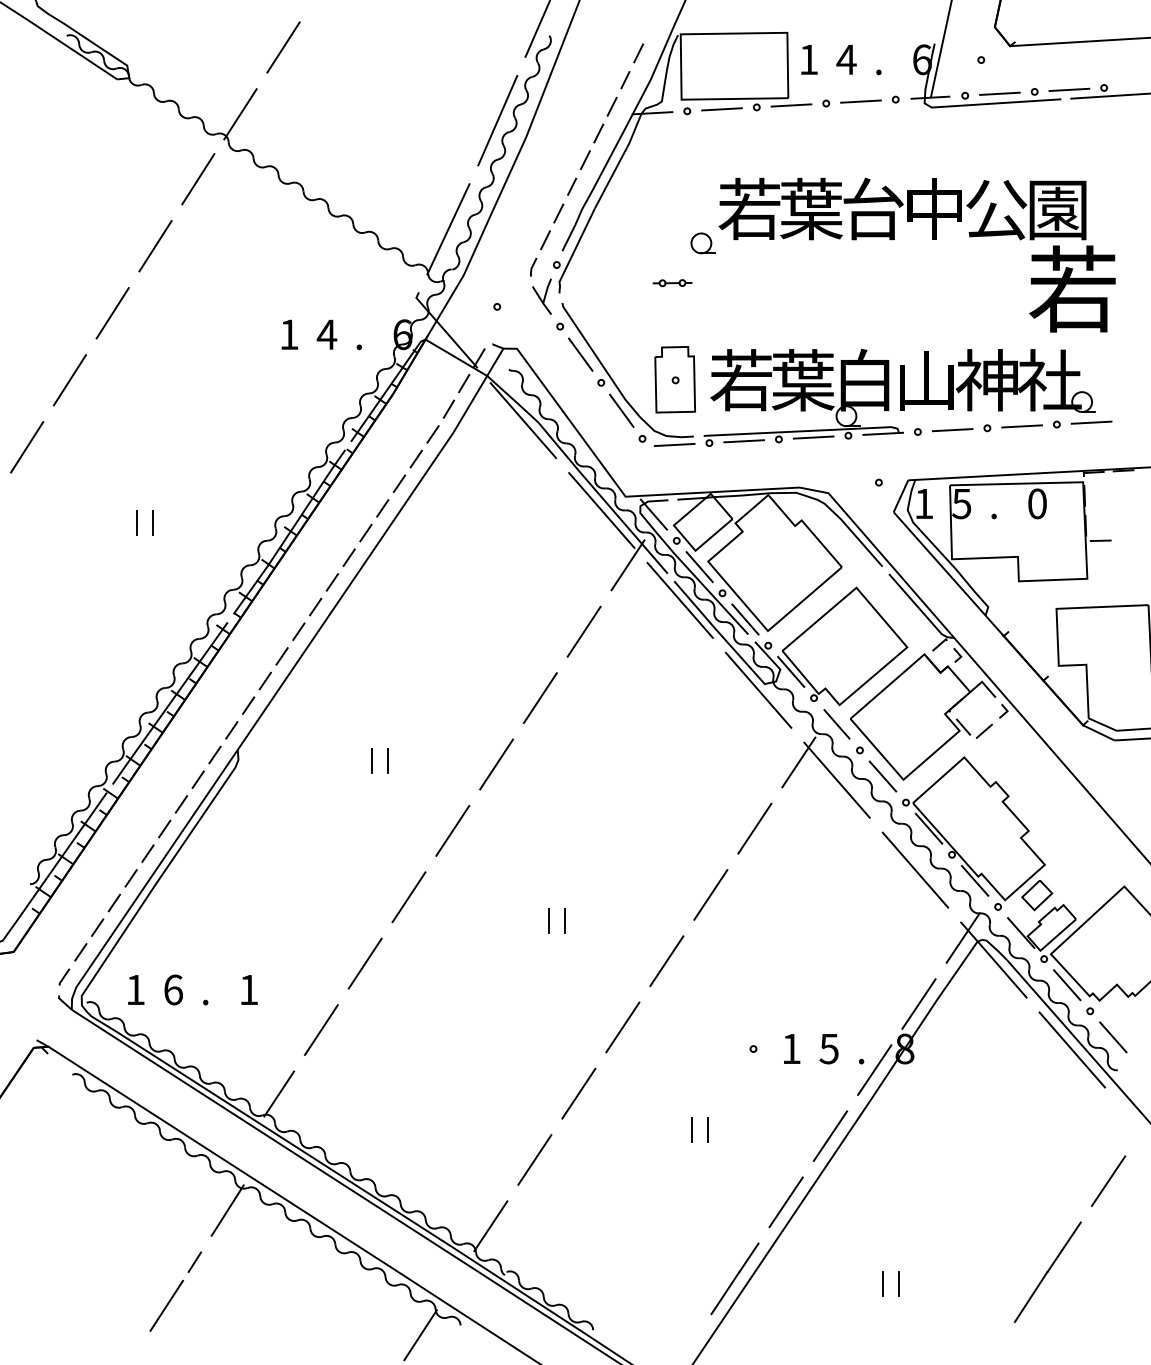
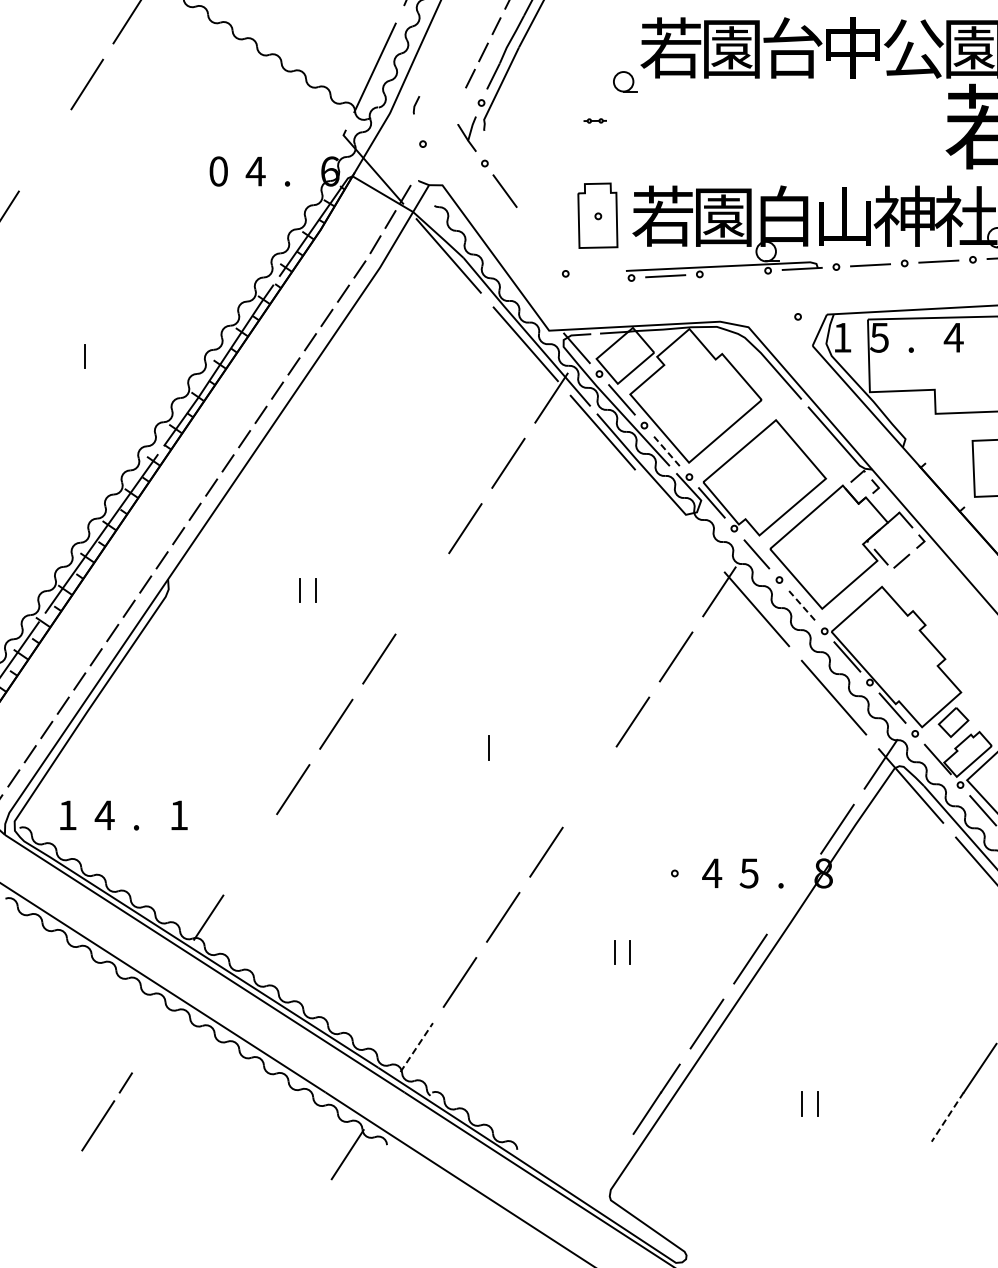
text: (811, 208) -> (731, 47), 葉 -> 園
line: (533, 266) -> (416, 104), moved
part: (672, 283) -> (595, 121), size x0.6
line: (112, 313) -> (44, 150), removed
text: (289, 334) -> (218, 171), 1 -> 0
text: (802, 380) -> (722, 216), 葉 -> 園
part: (615, 382) -> (539, 218), removed
line: (813, 437) -> (733, 272), removed
text: (1037, 503) -> (953, 337), 0 -> 4
line: (136, 522) -> (68, 356), removed
line: (745, 619) -> (666, 451), solid -> dashed
line: (758, 689) -> (679, 520), removed
line: (496, 764) -> (422, 593), removed
line: (882, 776) -> (801, 605), solid -> dashed
line: (548, 920) -> (473, 747), removed
line: (666, 961) -> (589, 787), removed
text: (173, 989) -> (104, 814), 6 -> 4
line: (320, 1029) -> (249, 854), removed
text: (791, 1048) -> (712, 872), 1 -> 4
line: (874, 1069) -> (793, 893), removed
line: (227, 1210) -> (157, 1032), removed
line: (490, 1226) -> (416, 1047), solid -> dashed
line: (1031, 1296) -> (948, 1116), solid -> dashed

